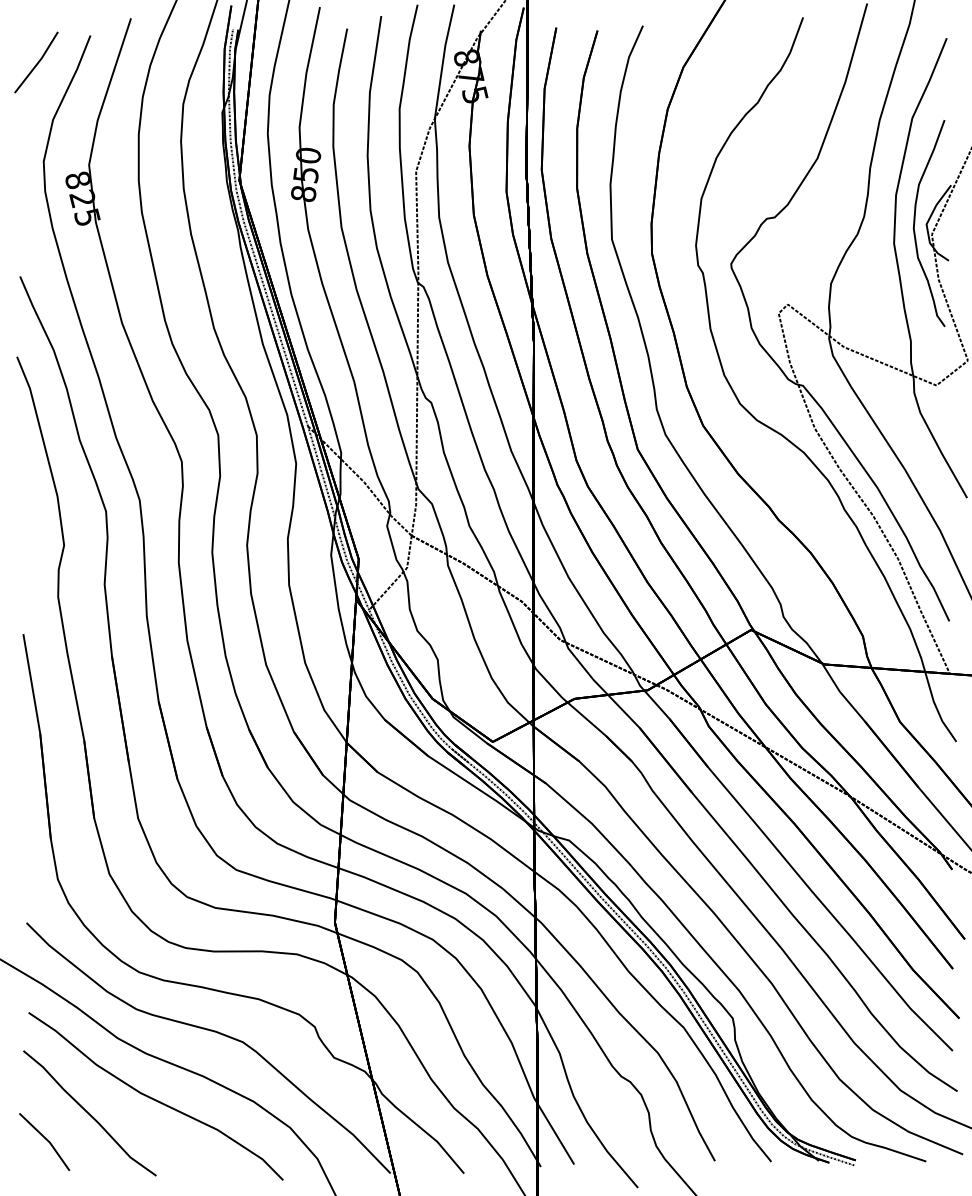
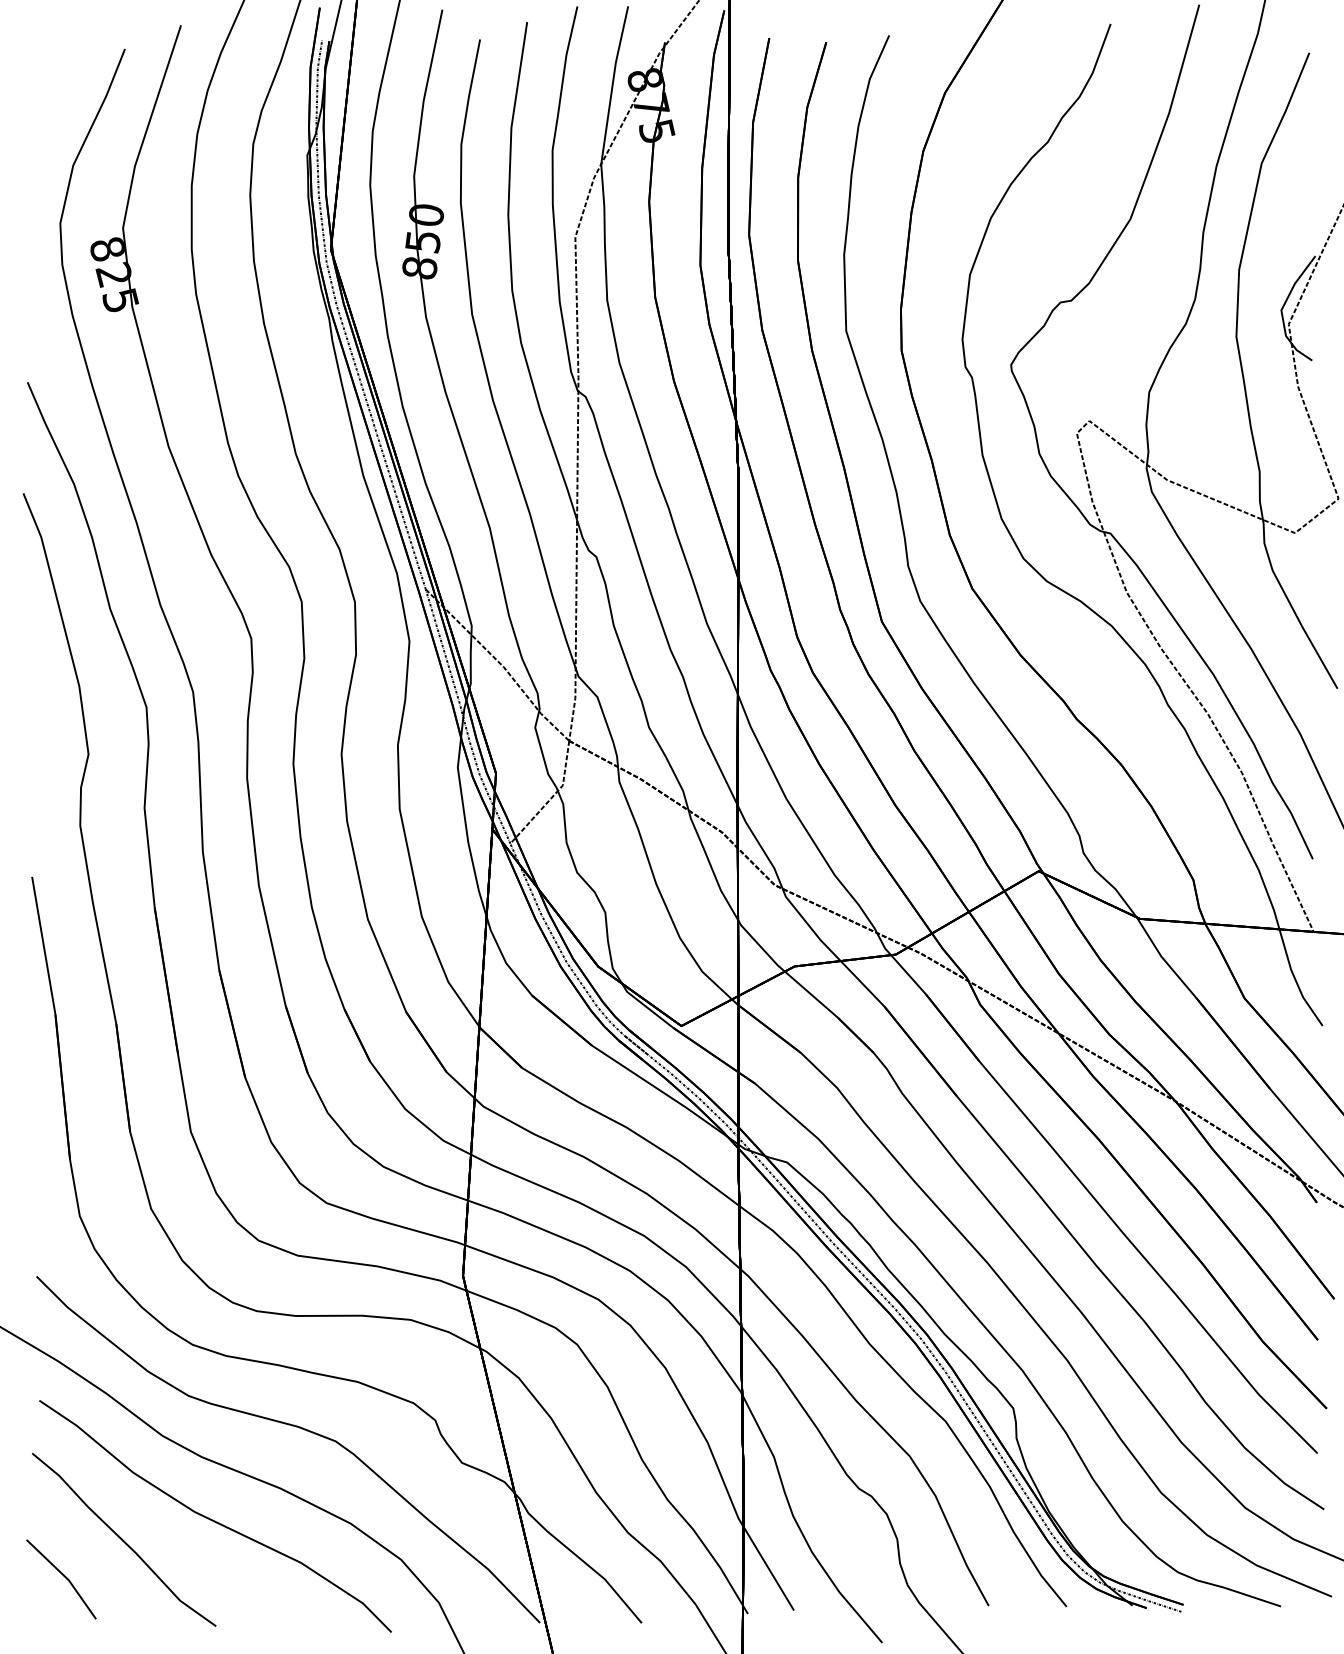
line: (37, 62) -> (51, 86), removed
part: (915, 223) -> (1265, 308), removed

